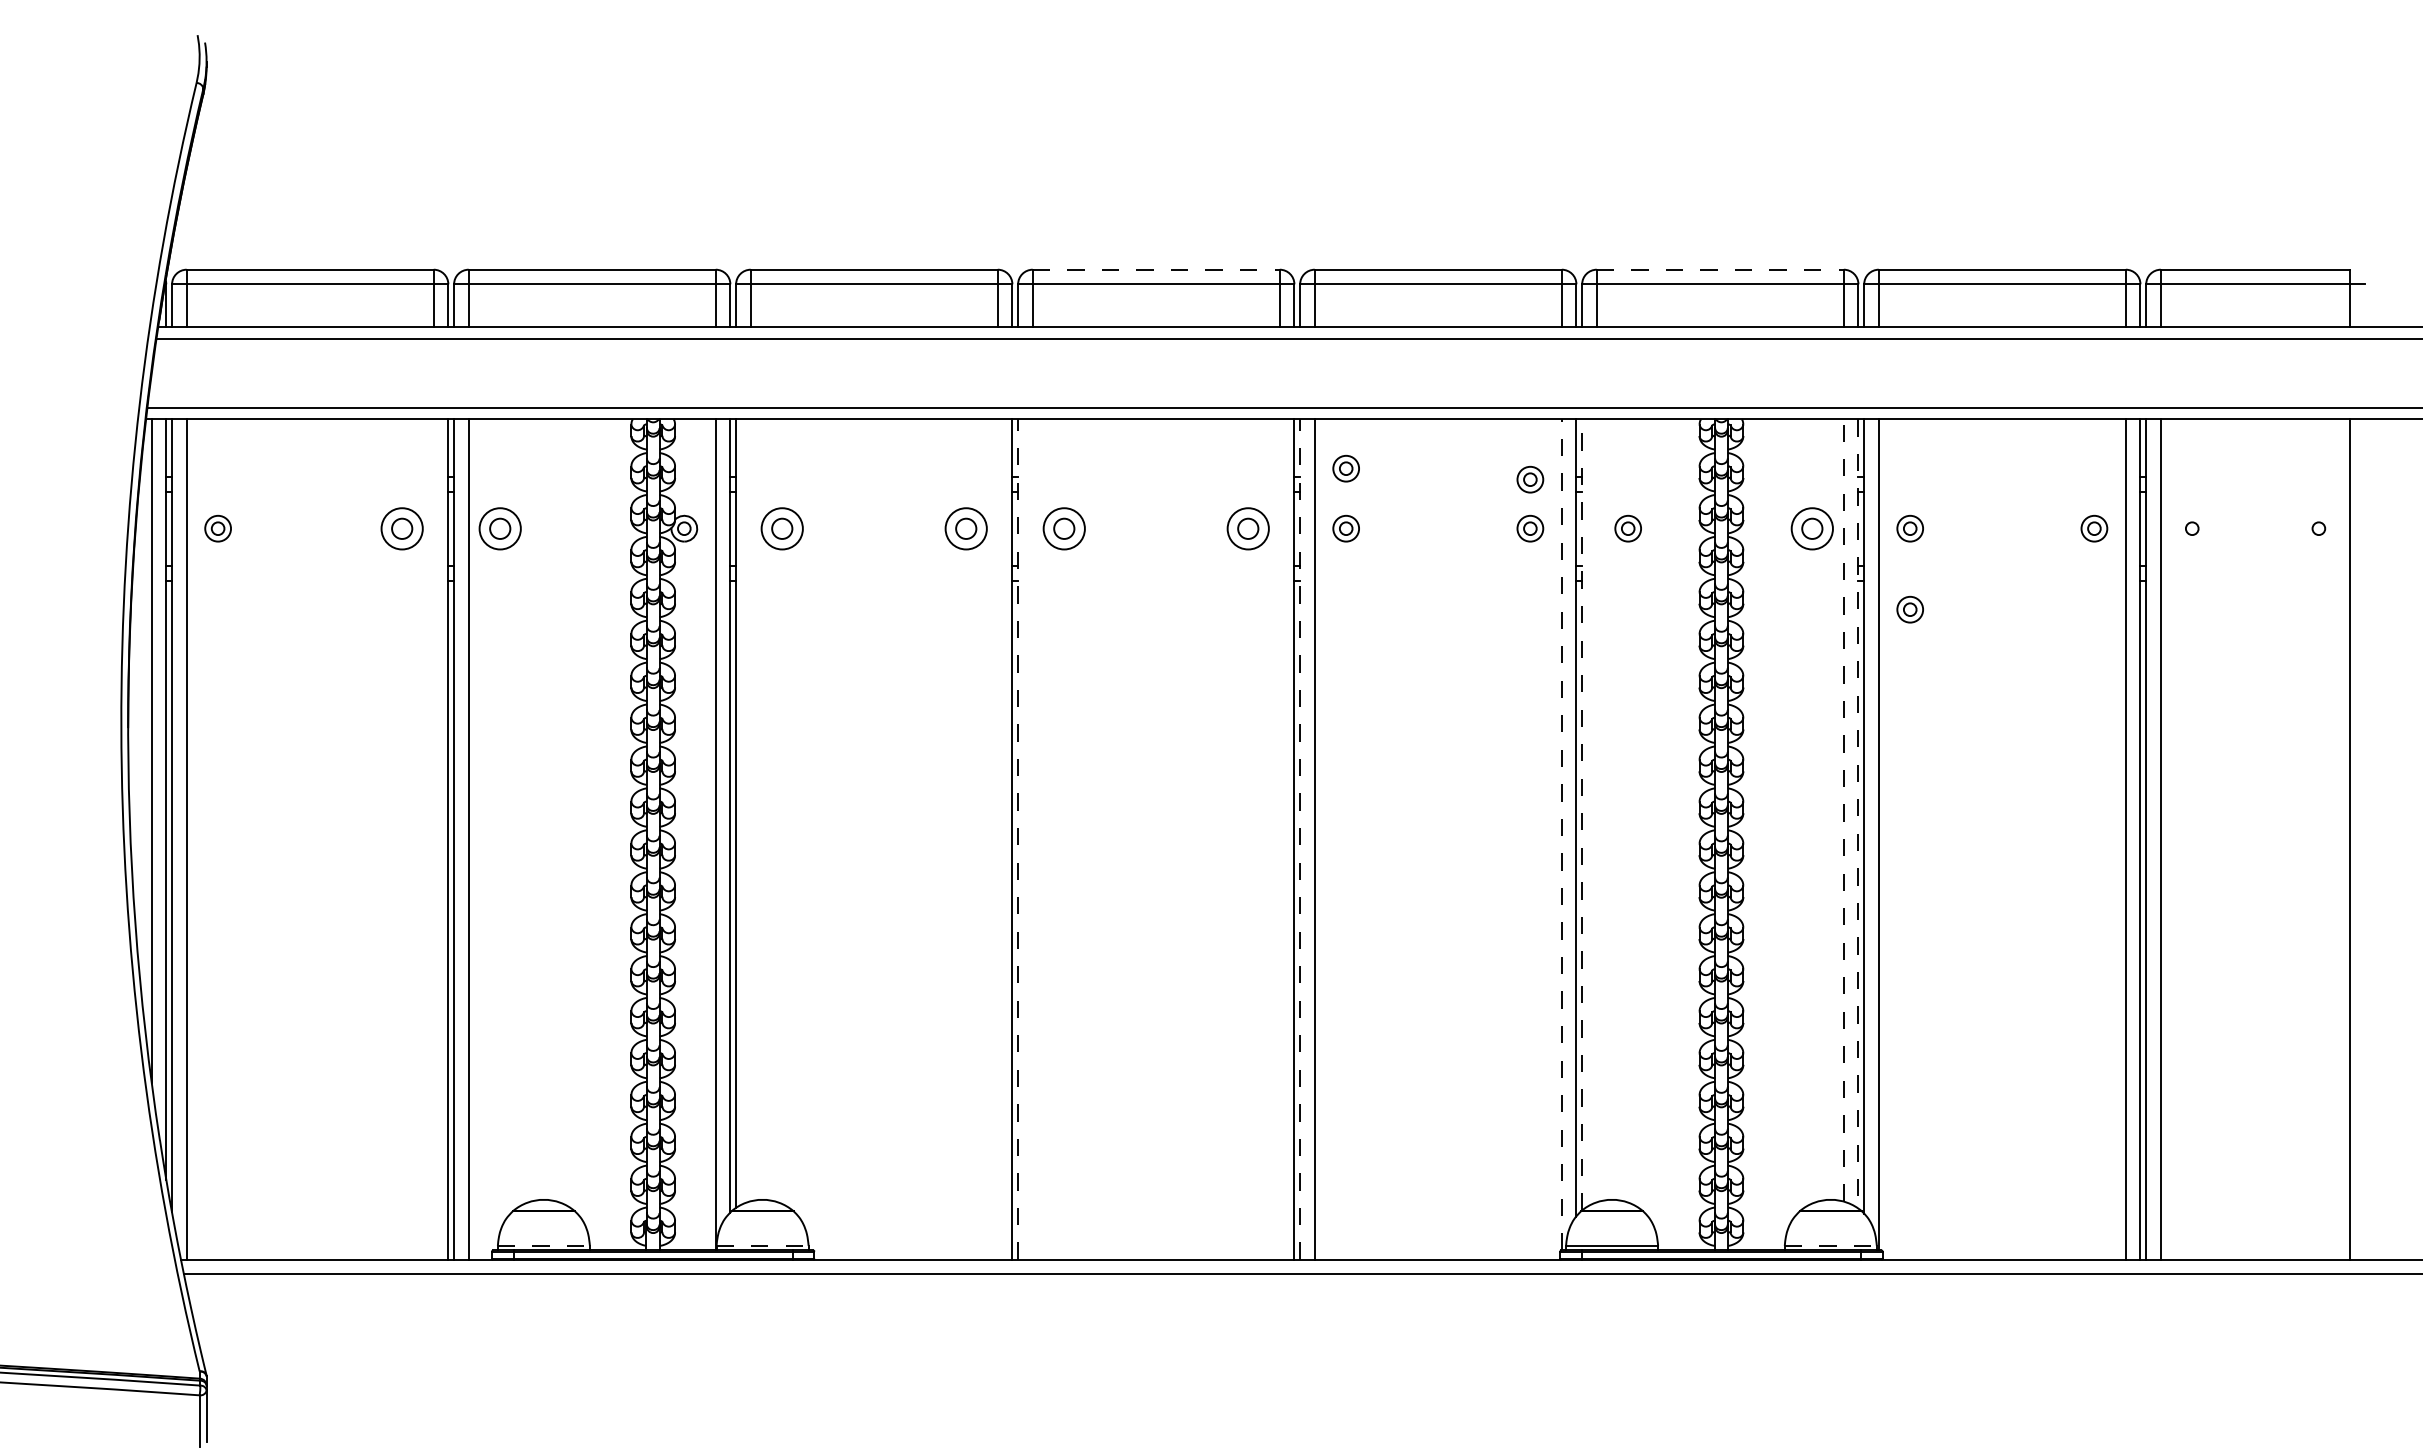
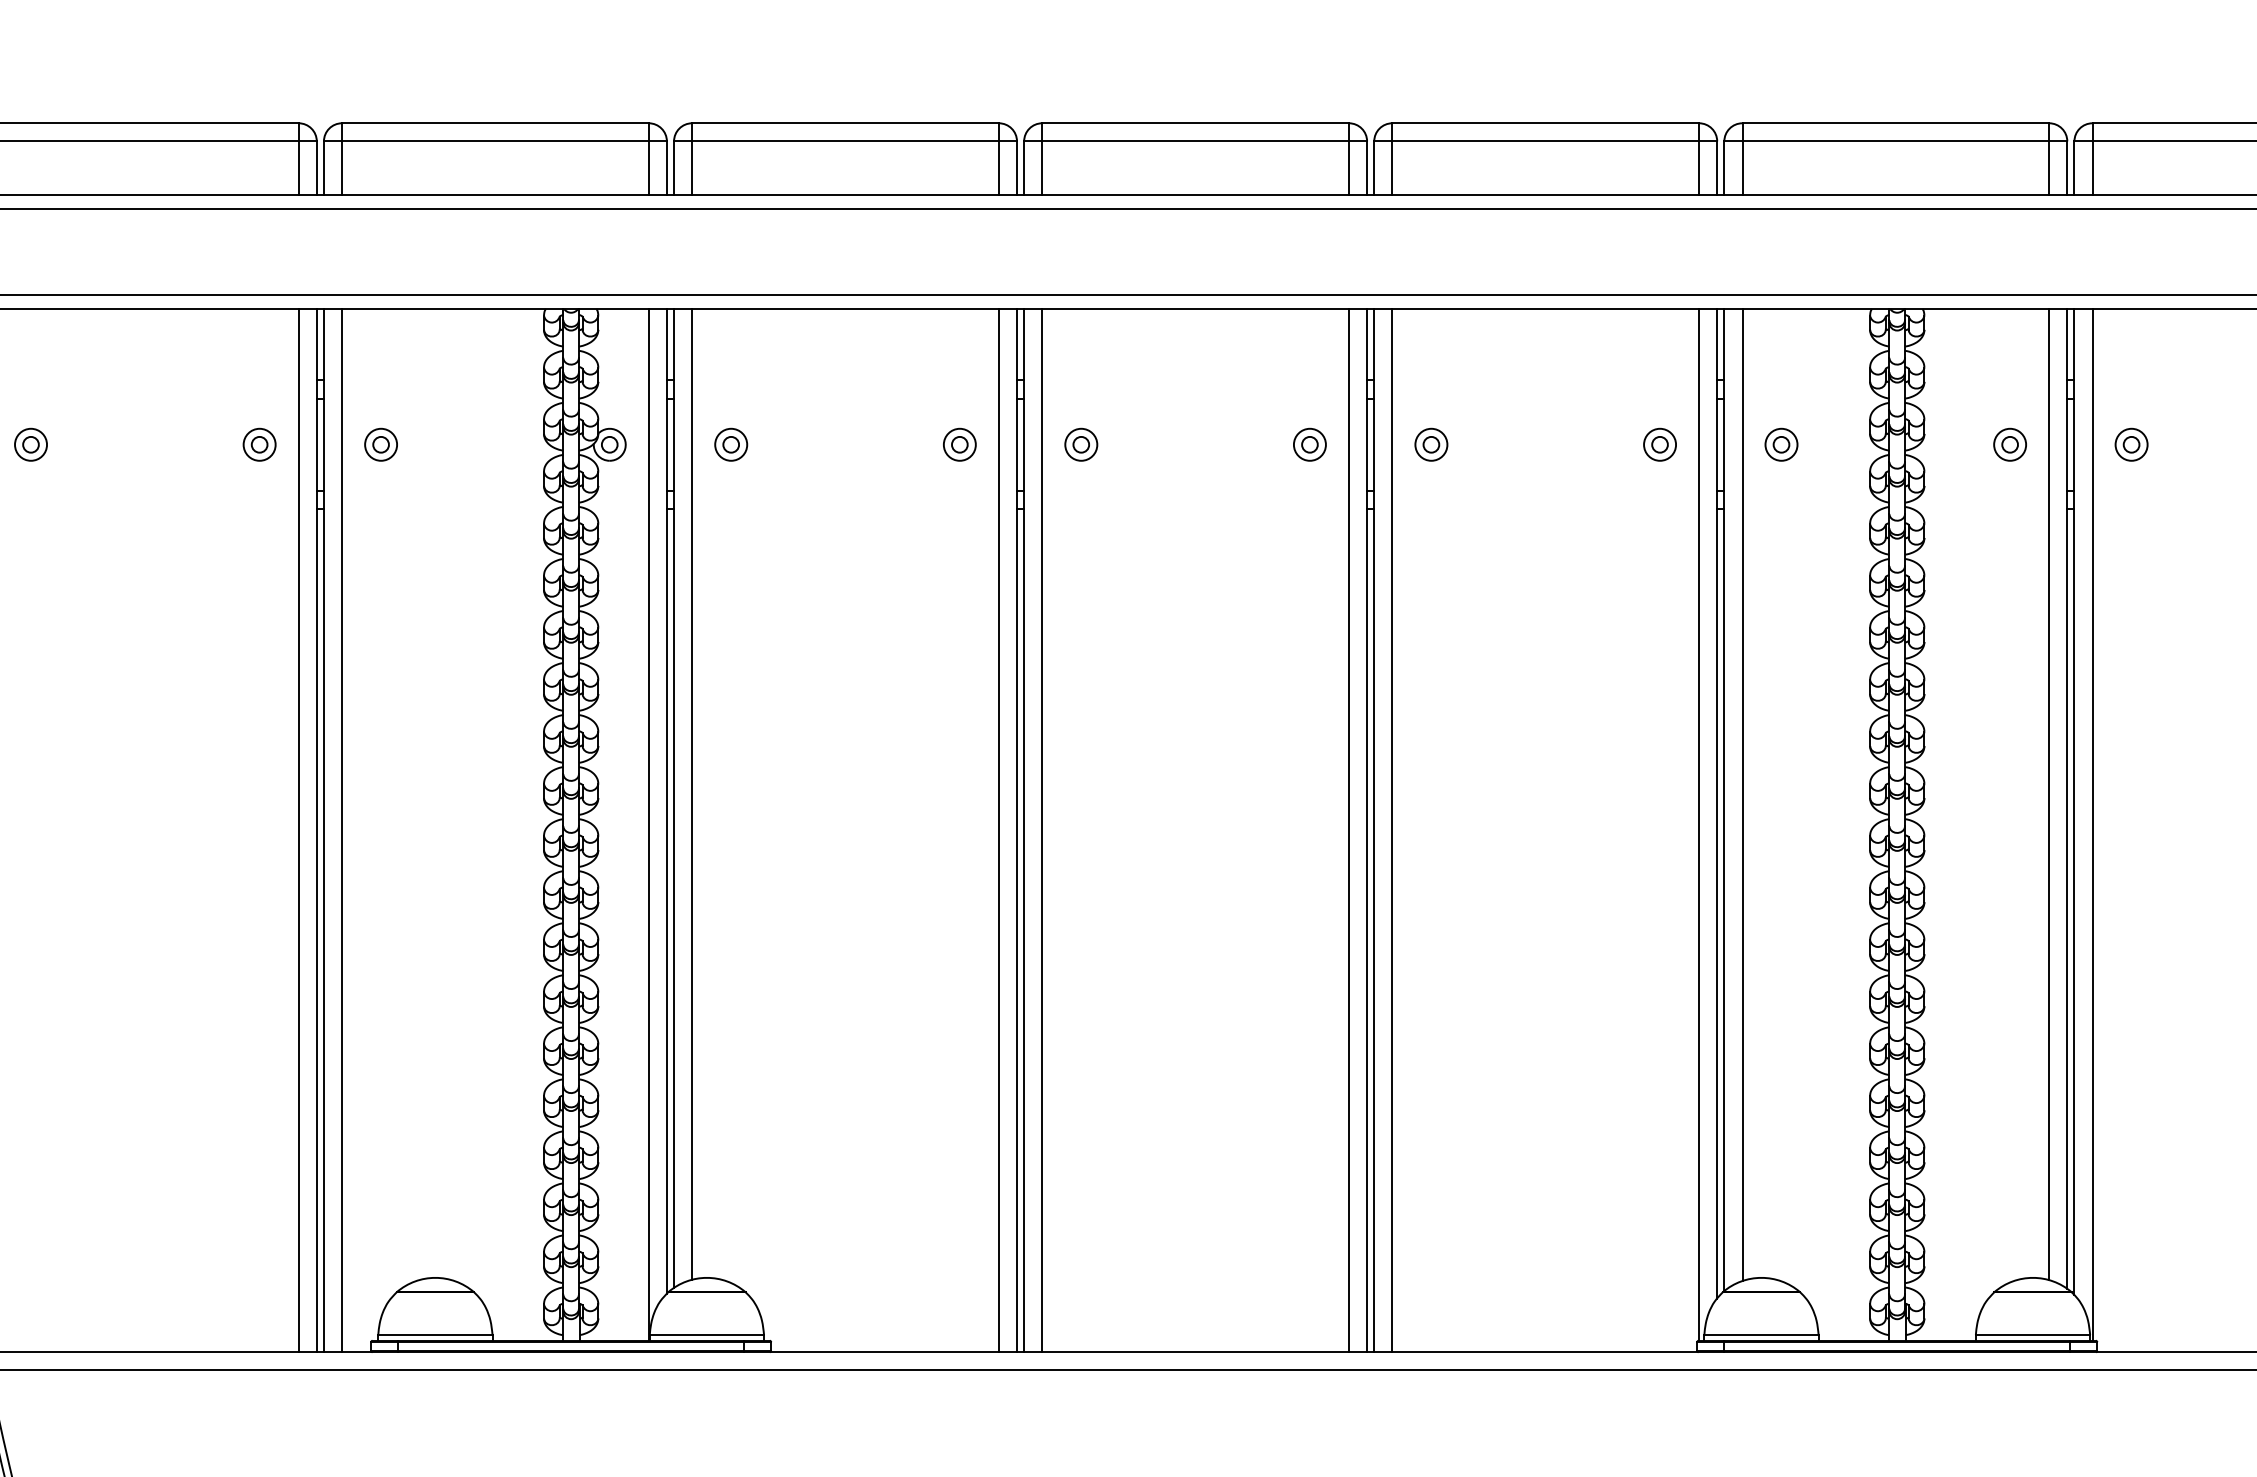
line: (1156, 269) -> (1195, 123), dashed -> solid
line: (1720, 269) -> (1896, 123), dashed -> solid
part: (1345, 468) -> (1430, 370), removed
part: (1530, 479) -> (1660, 383), removed
part: (402, 528) -> (259, 444), size x0.62
part: (499, 528) -> (380, 444), size x0.62
part: (781, 528) -> (730, 444), size x0.62
part: (966, 528) -> (960, 444), size x0.62
part: (1063, 528) -> (1080, 444), size x0.62
part: (1248, 528) -> (1310, 444), size x0.62
part: (1812, 528) -> (2010, 444), size x0.62
part: (1909, 609) -> (2130, 545), removed
line: (1843, 809) -> (2048, 793), dashed -> solid
line: (750, 810) -> (691, 794), added
line: (1596, 810) -> (1742, 794), added
line: (1858, 813) -> (2067, 798), dashed -> solid
line: (1582, 814) -> (1724, 799), dashed -> solid
line: (1561, 834) -> (1698, 824), dashed -> solid
line: (433, 839) -> (298, 830), added
line: (997, 839) -> (998, 830), added
line: (1018, 839) -> (1024, 830), dashed -> solid
line: (1032, 839) -> (1041, 830), added
line: (1279, 839) -> (1348, 830), added
line: (1300, 839) -> (1374, 830), dashed -> solid
line: (544, 1245) -> (436, 1334), dashed -> solid
line: (763, 1245) -> (708, 1334), dashed -> solid
line: (1831, 1245) -> (2033, 1334), dashed -> solid

